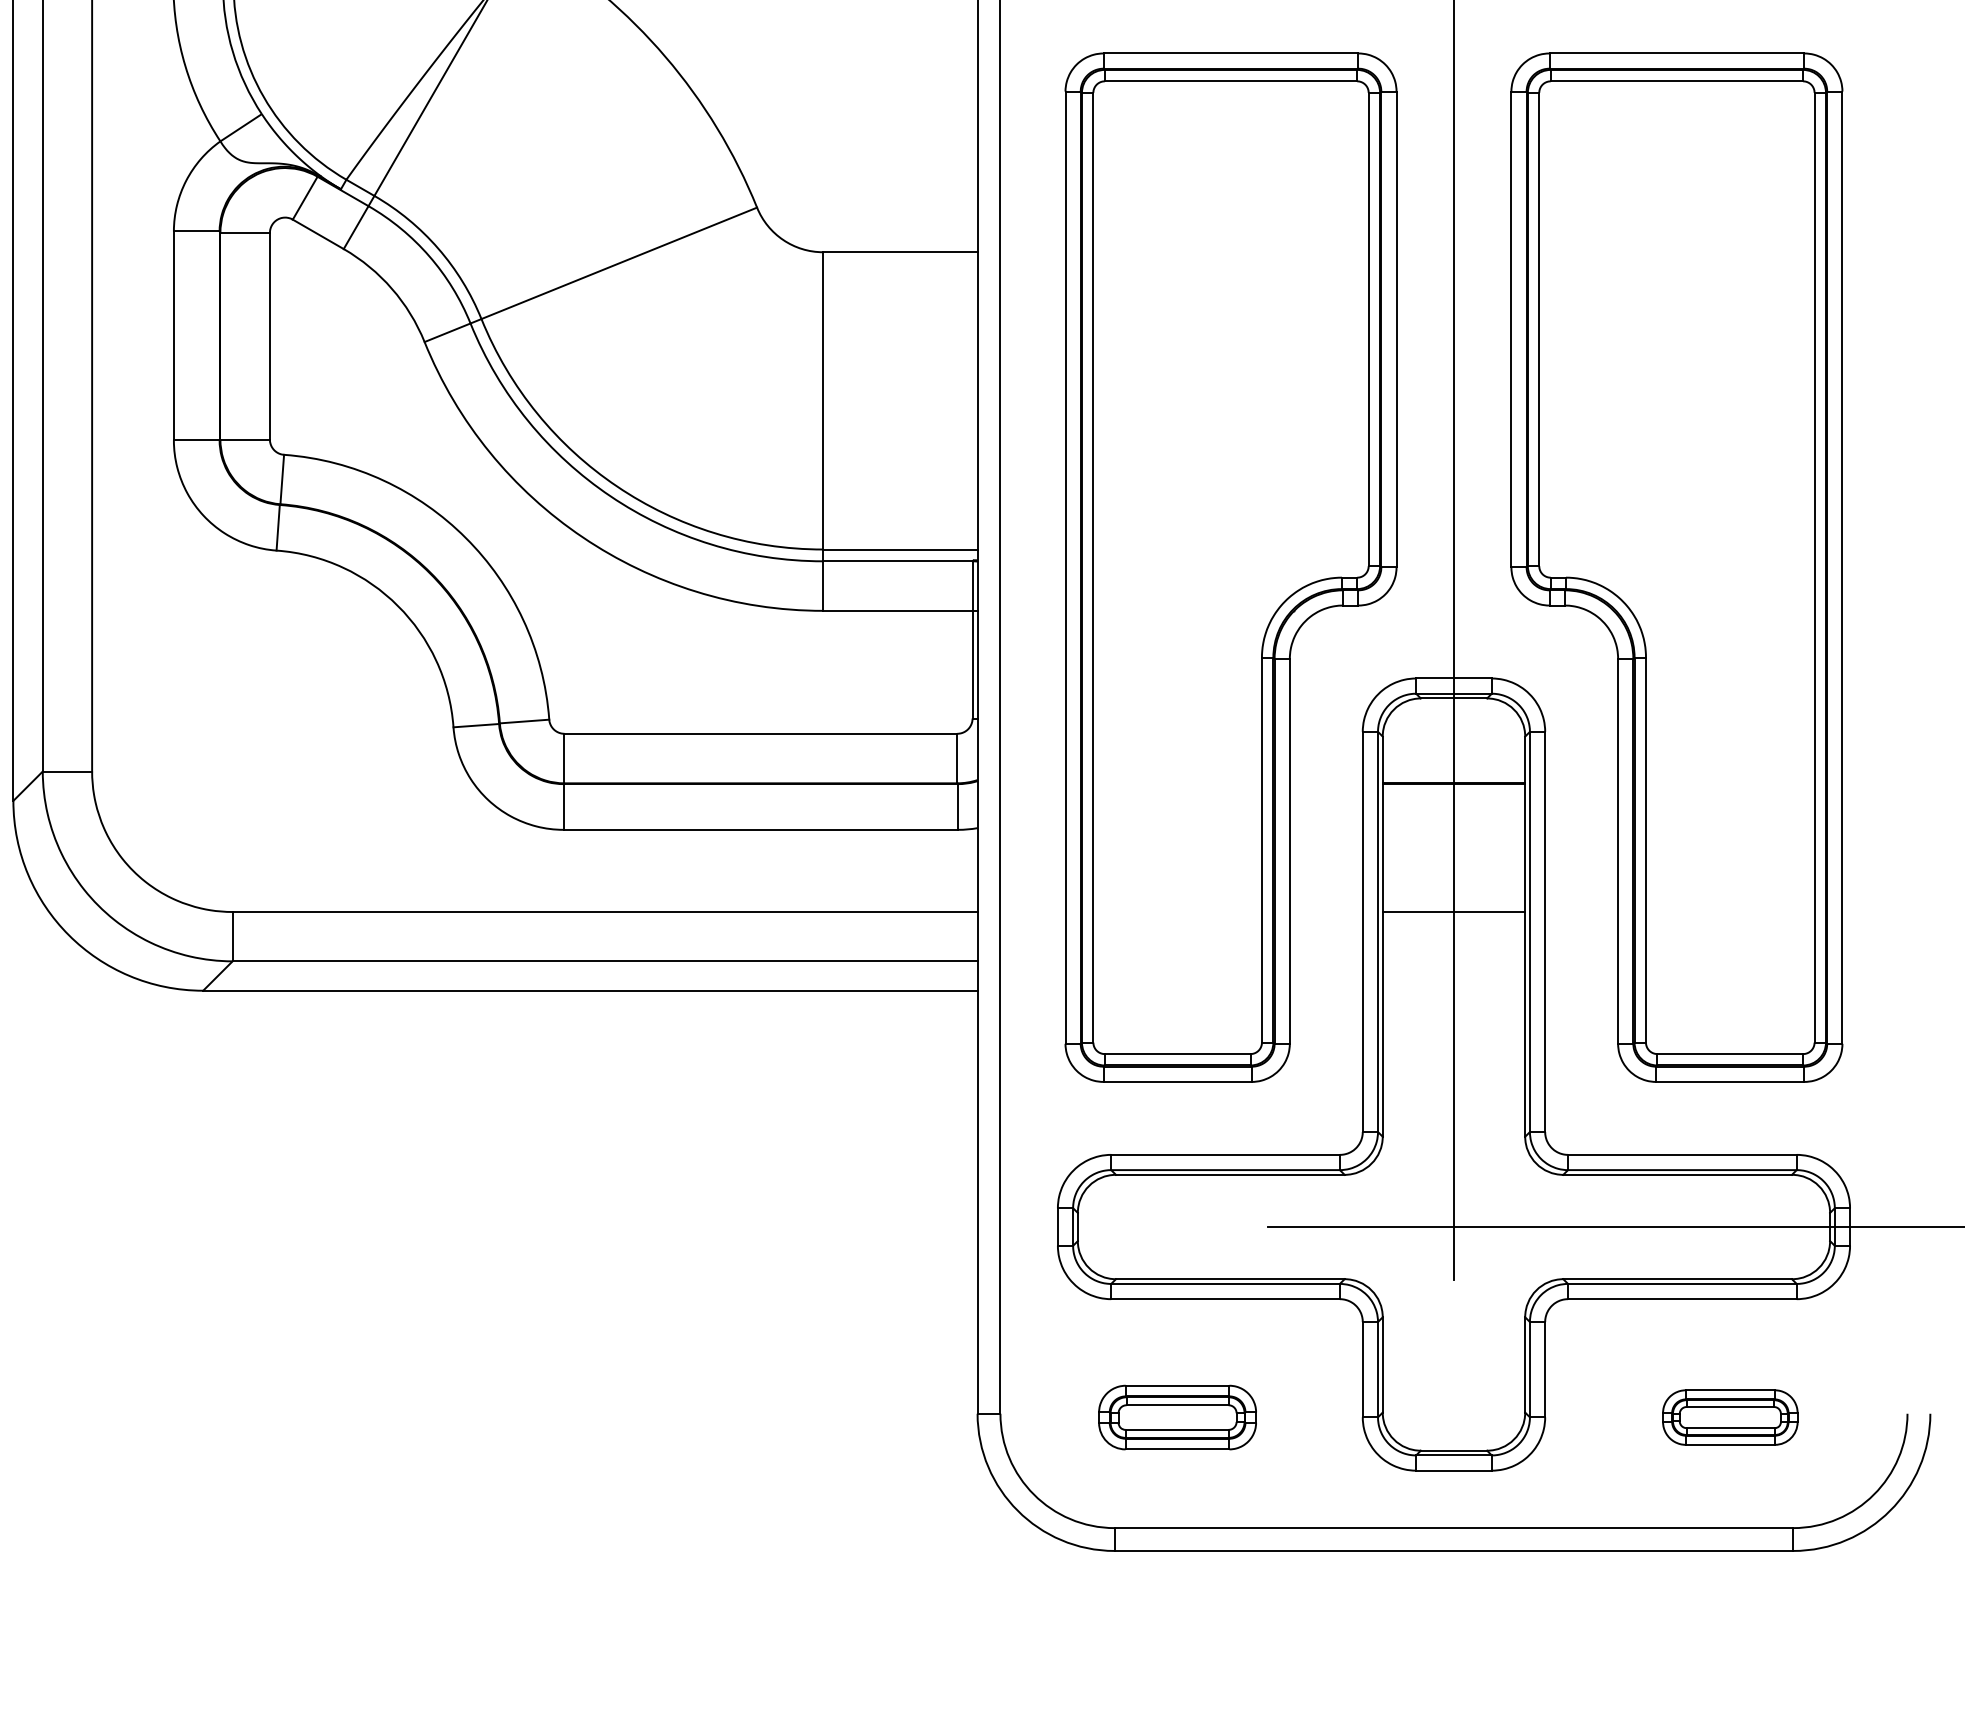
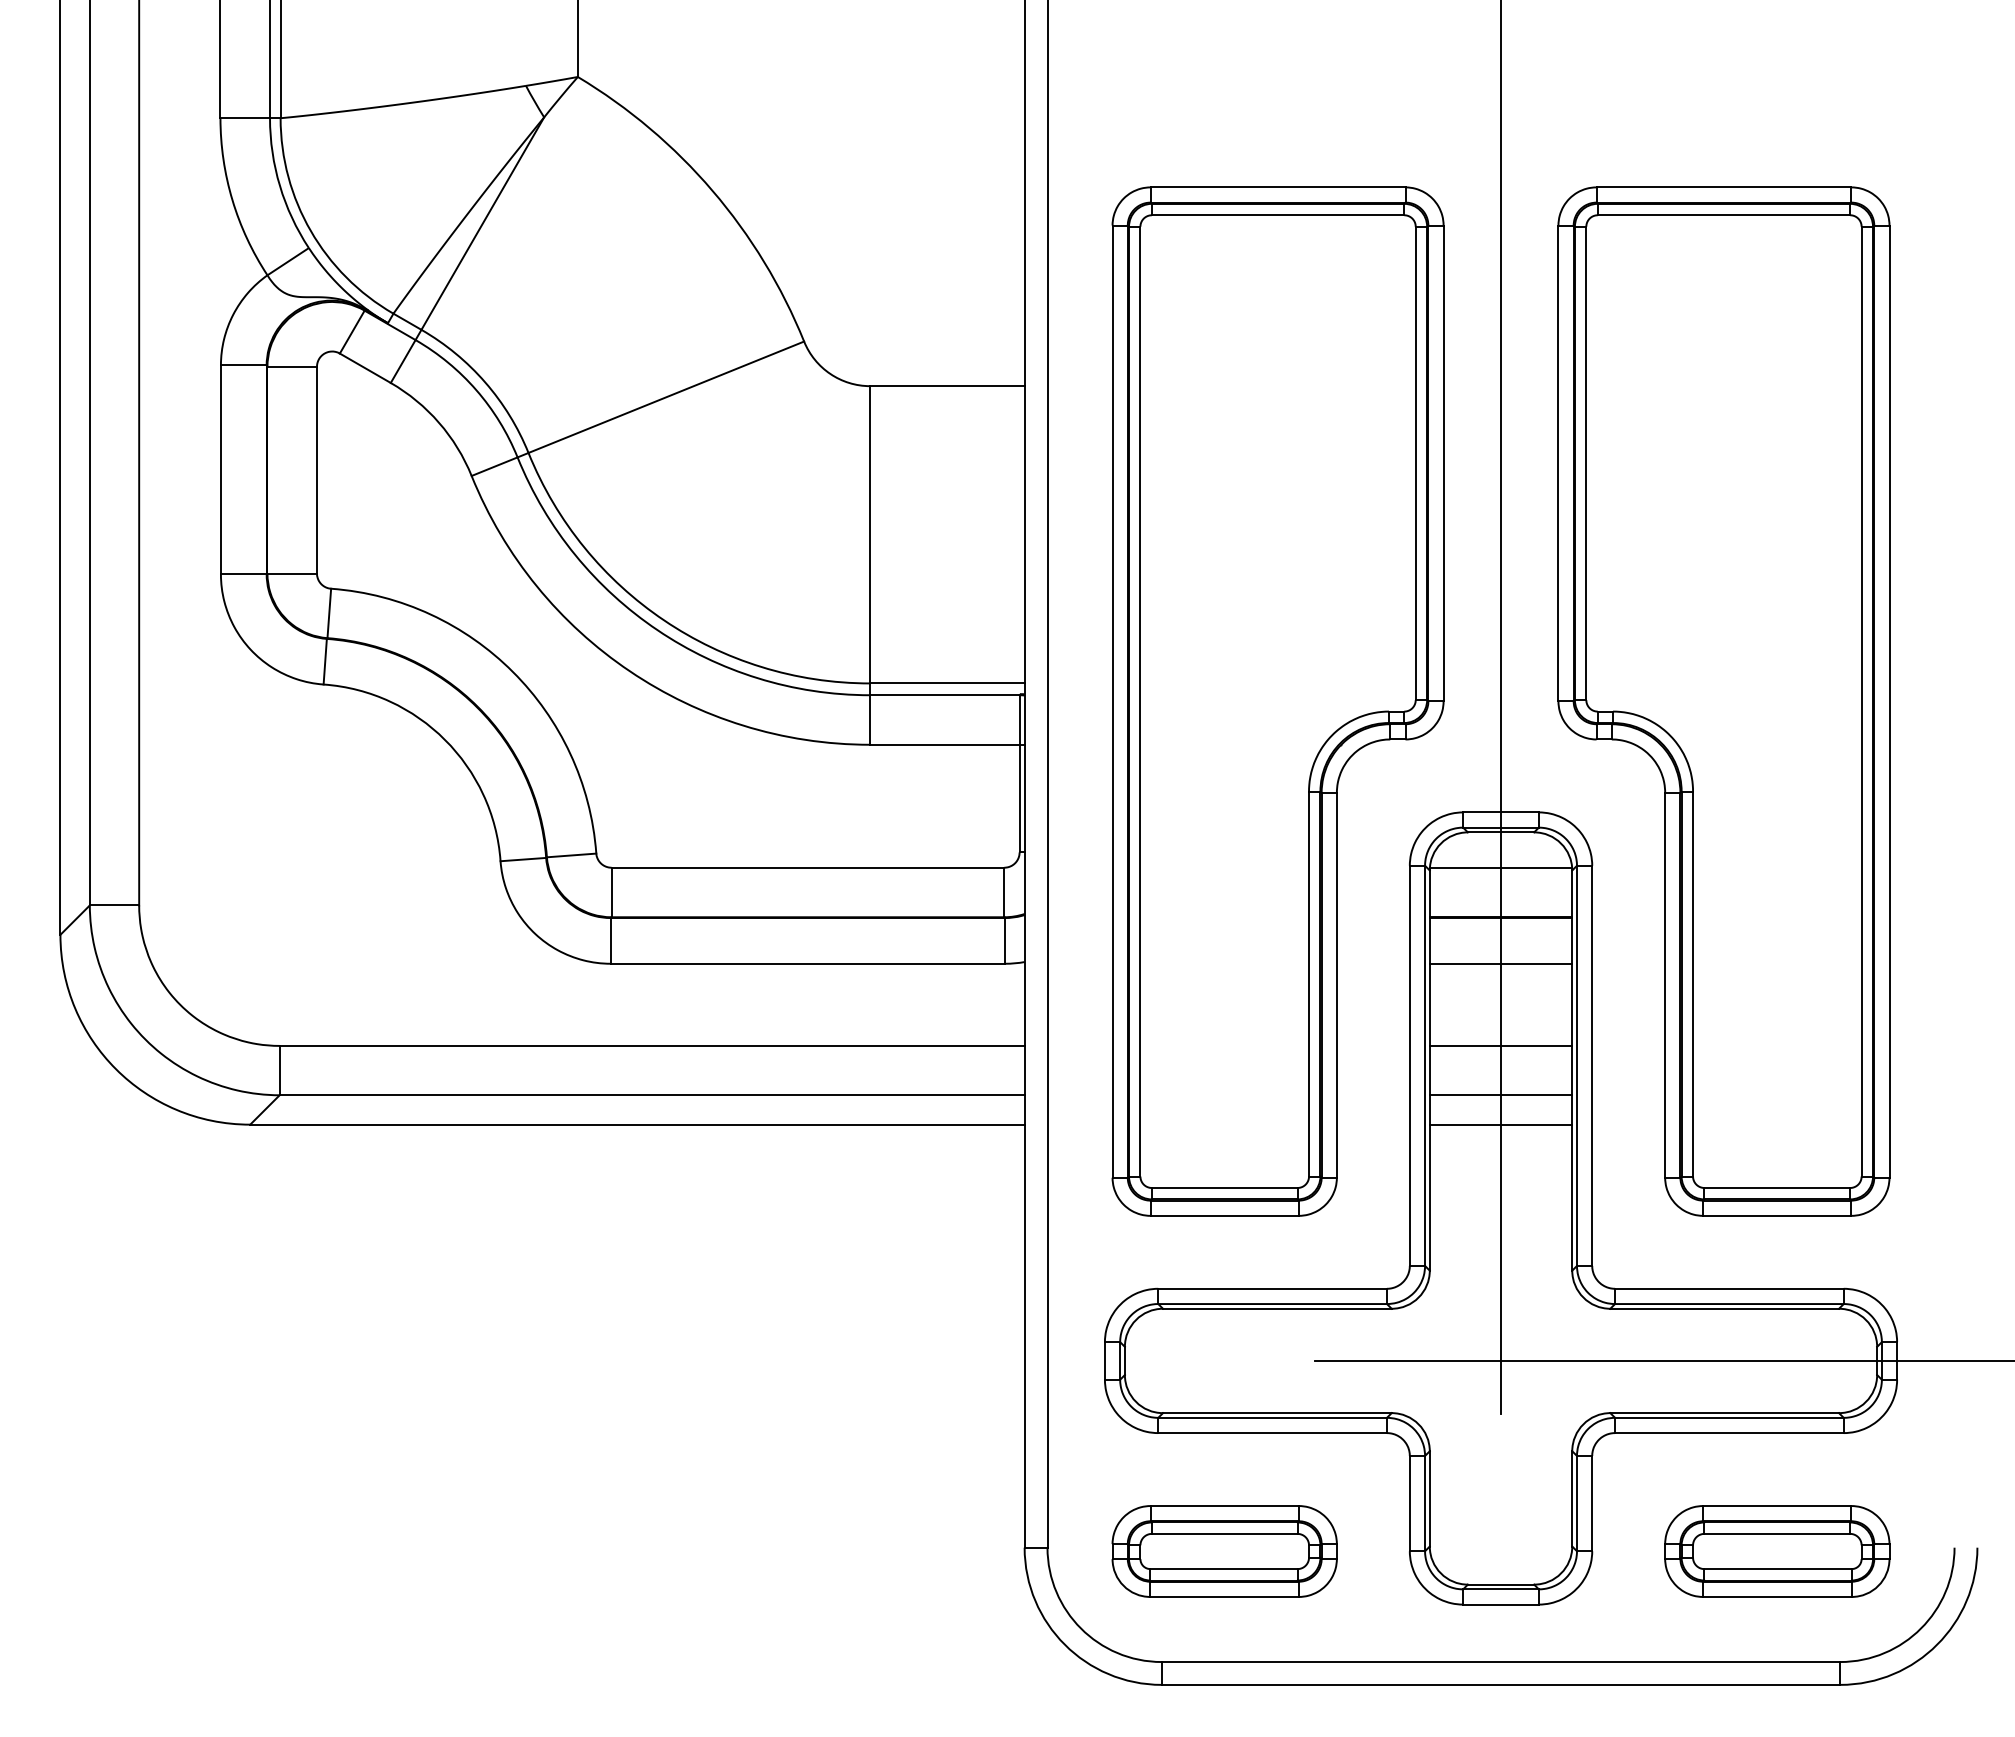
line: (1453, 733) -> (1500, 867), added
line: (1453, 829) -> (1500, 963), added
line: (1453, 961) -> (1500, 1095), added
line: (1453, 990) -> (1500, 1124), added
part: (1177, 1417) -> (1224, 1551), size x1.43
part: (1730, 1417) -> (1777, 1551), size x1.67

